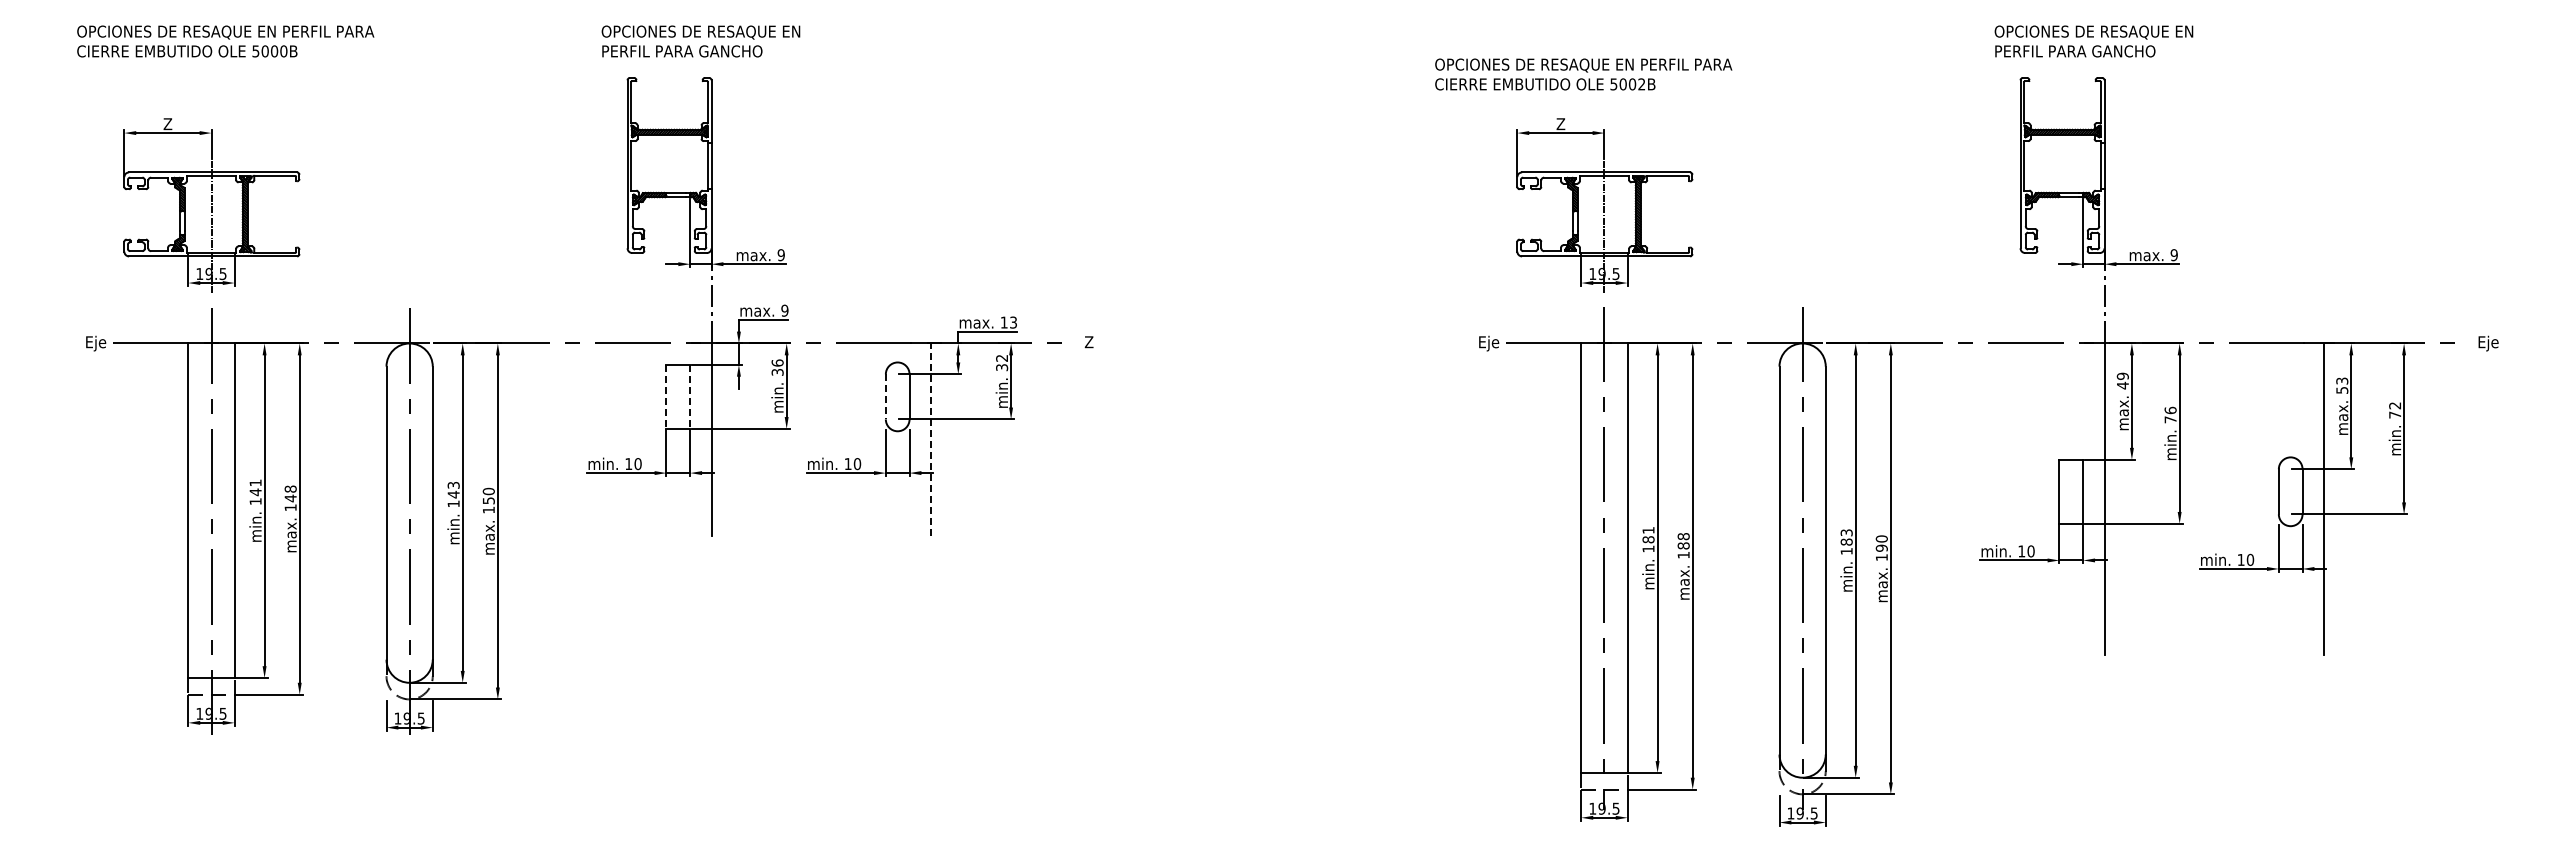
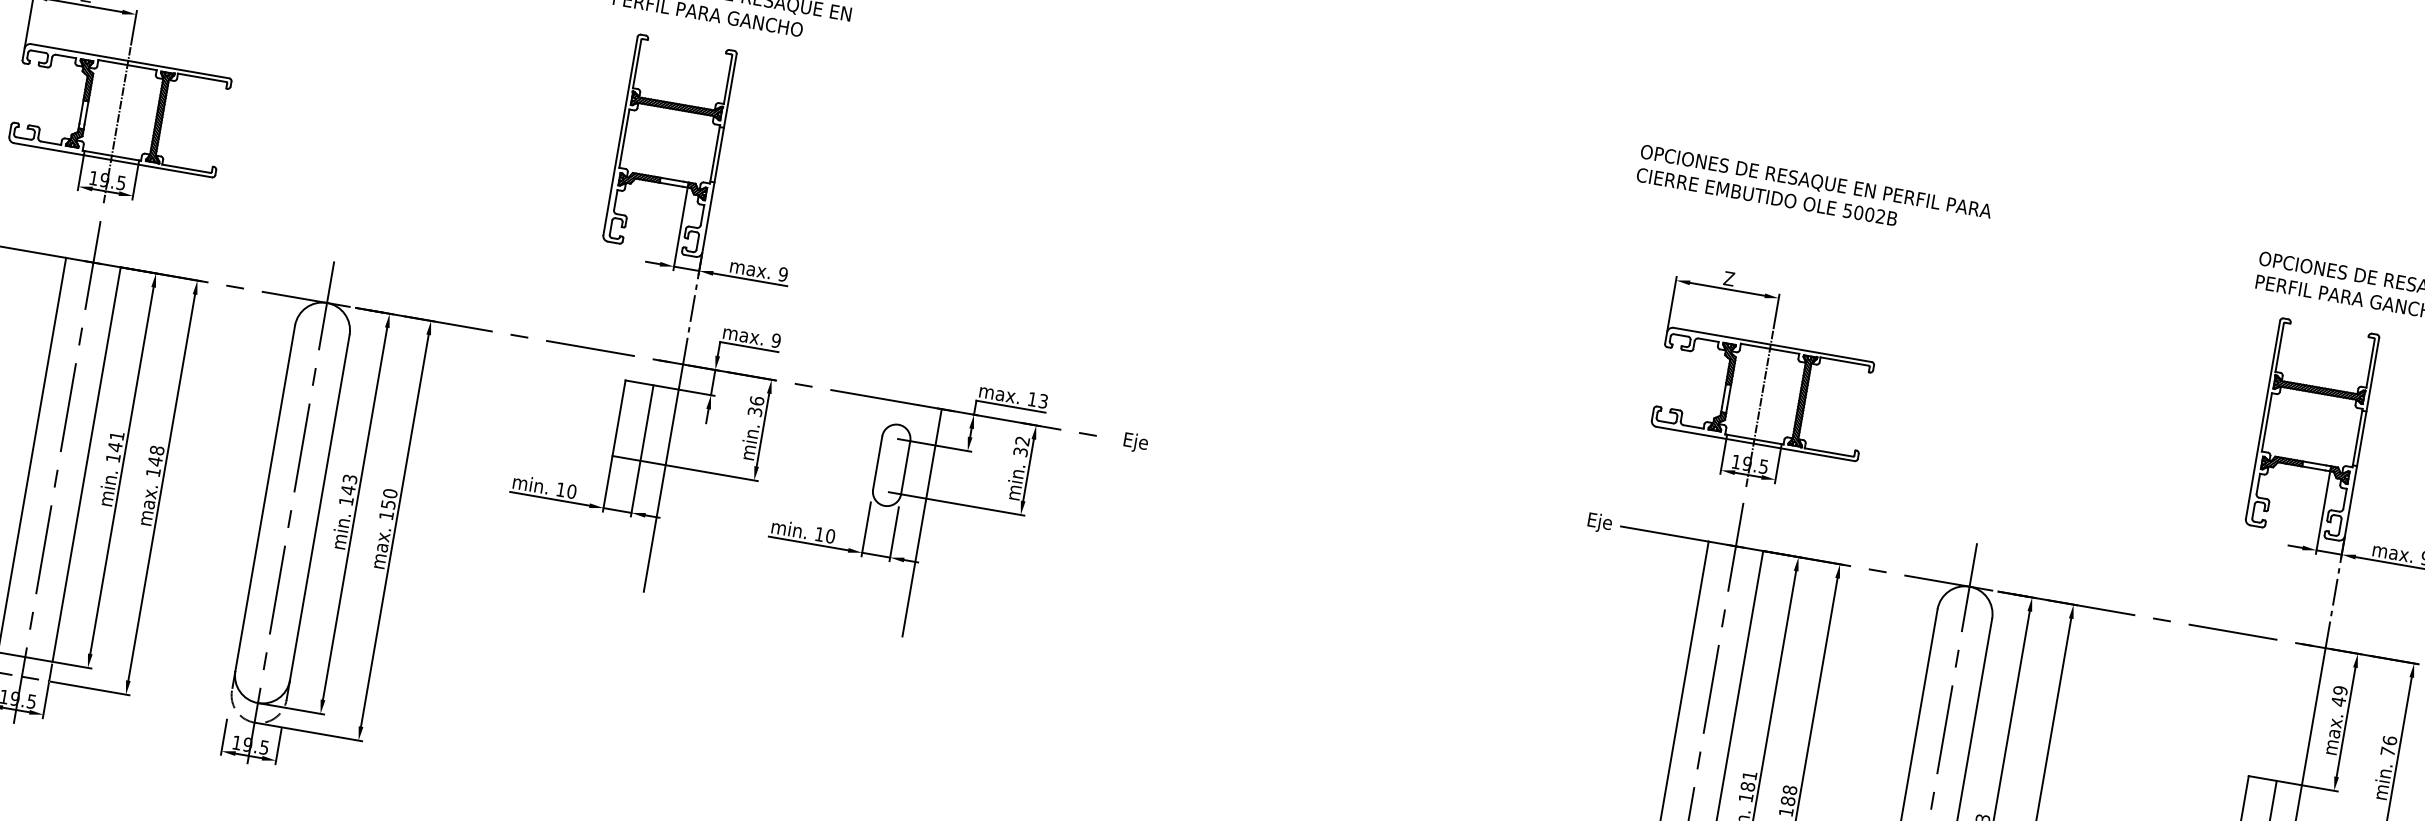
text: (1583, 74) -> (1813, 193), moved
text: (1094, 343) -> (1134, 442), Z -> Eje
line: (885, 396) -> (877, 462), dashed -> solid
line: (666, 397) -> (618, 418), dashed -> solid
line: (690, 397) -> (647, 423), dashed -> solid
line: (930, 439) -> (921, 522), dashed -> solid

